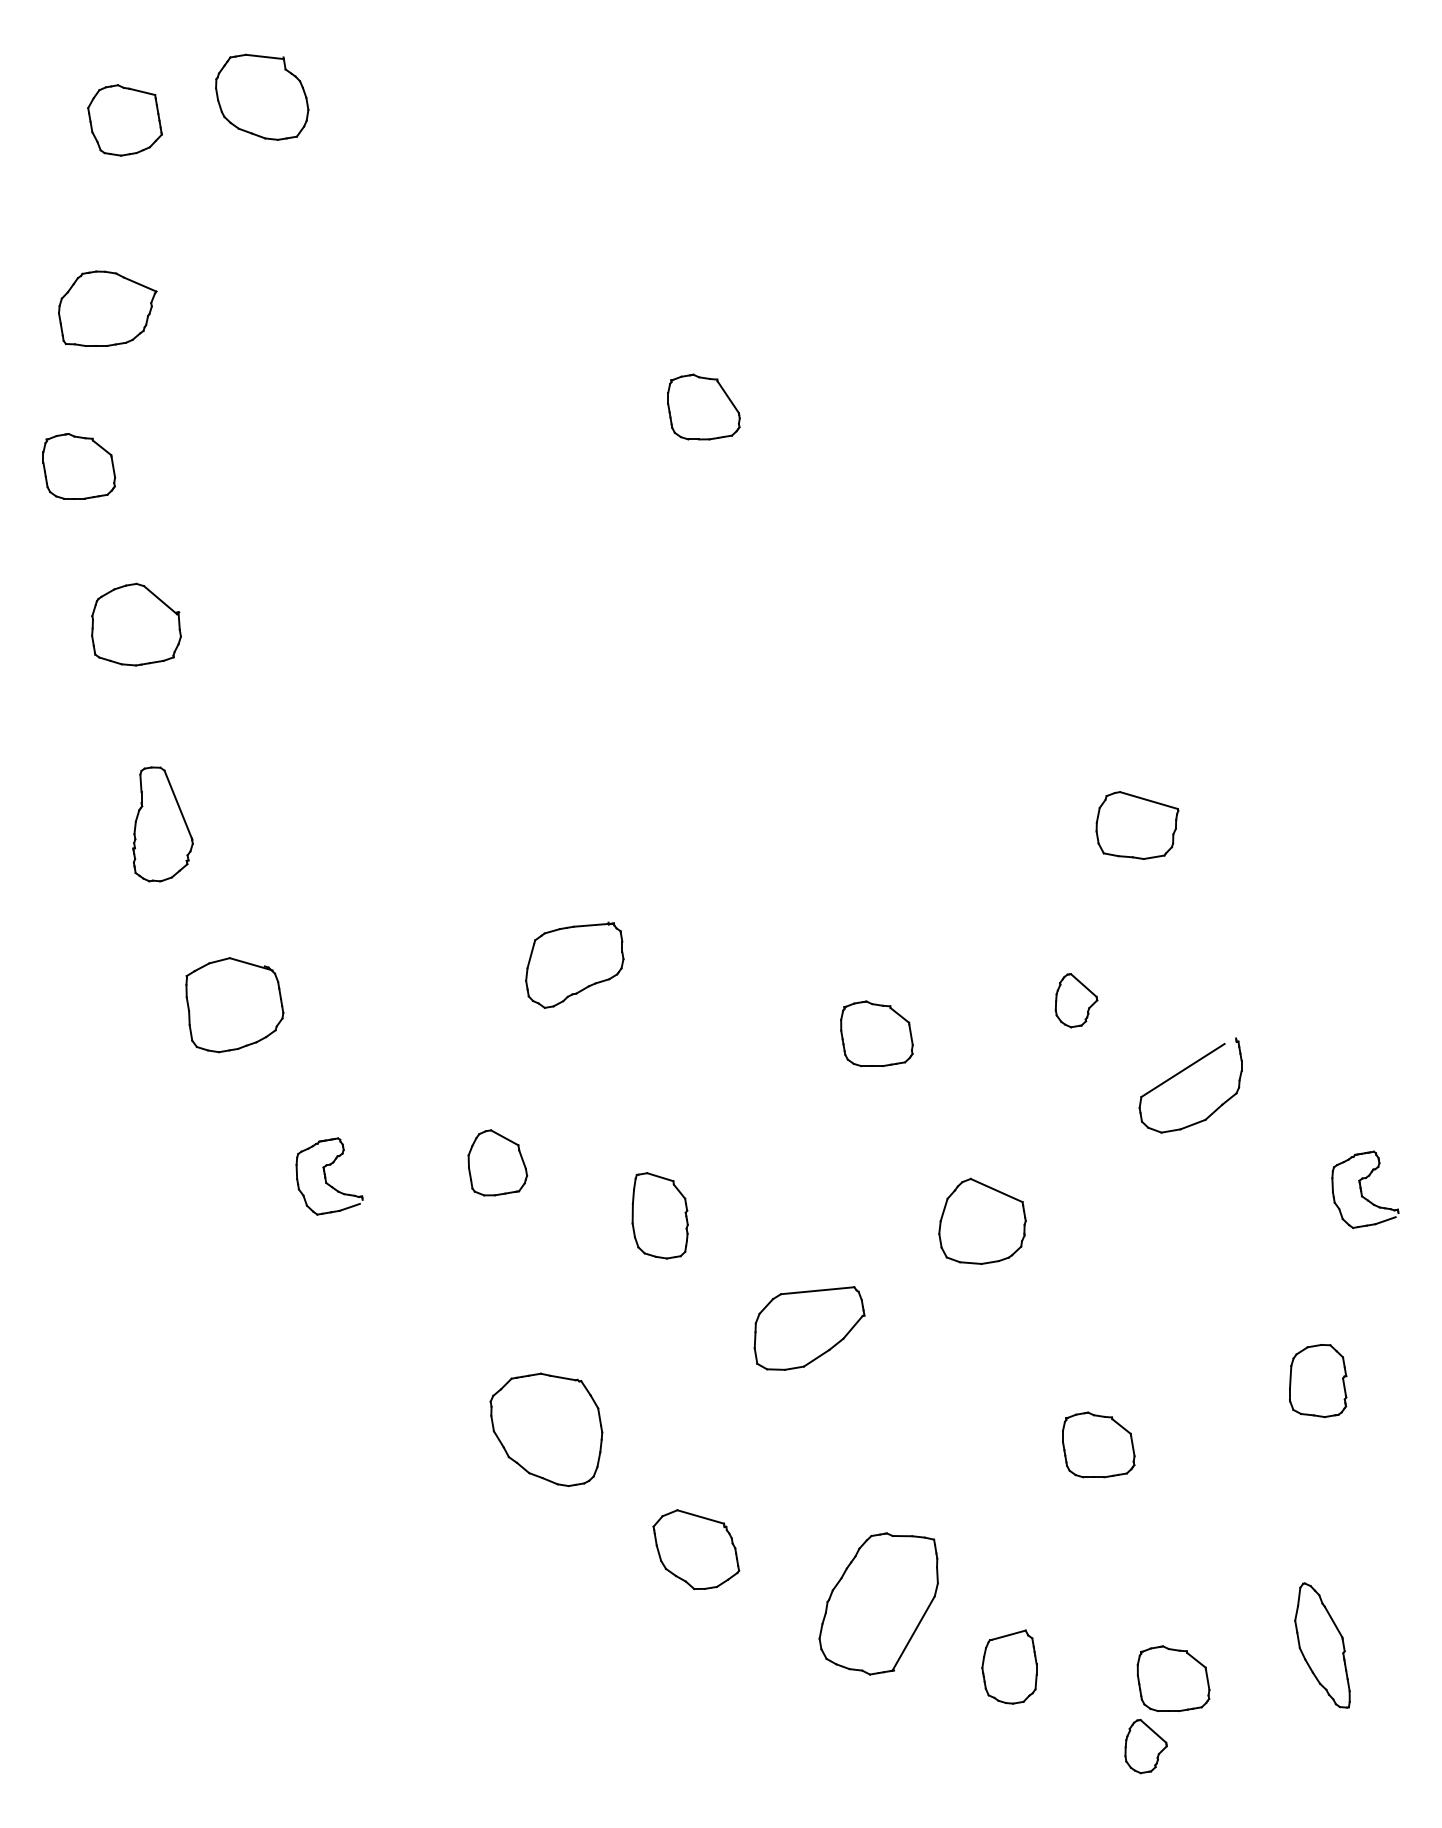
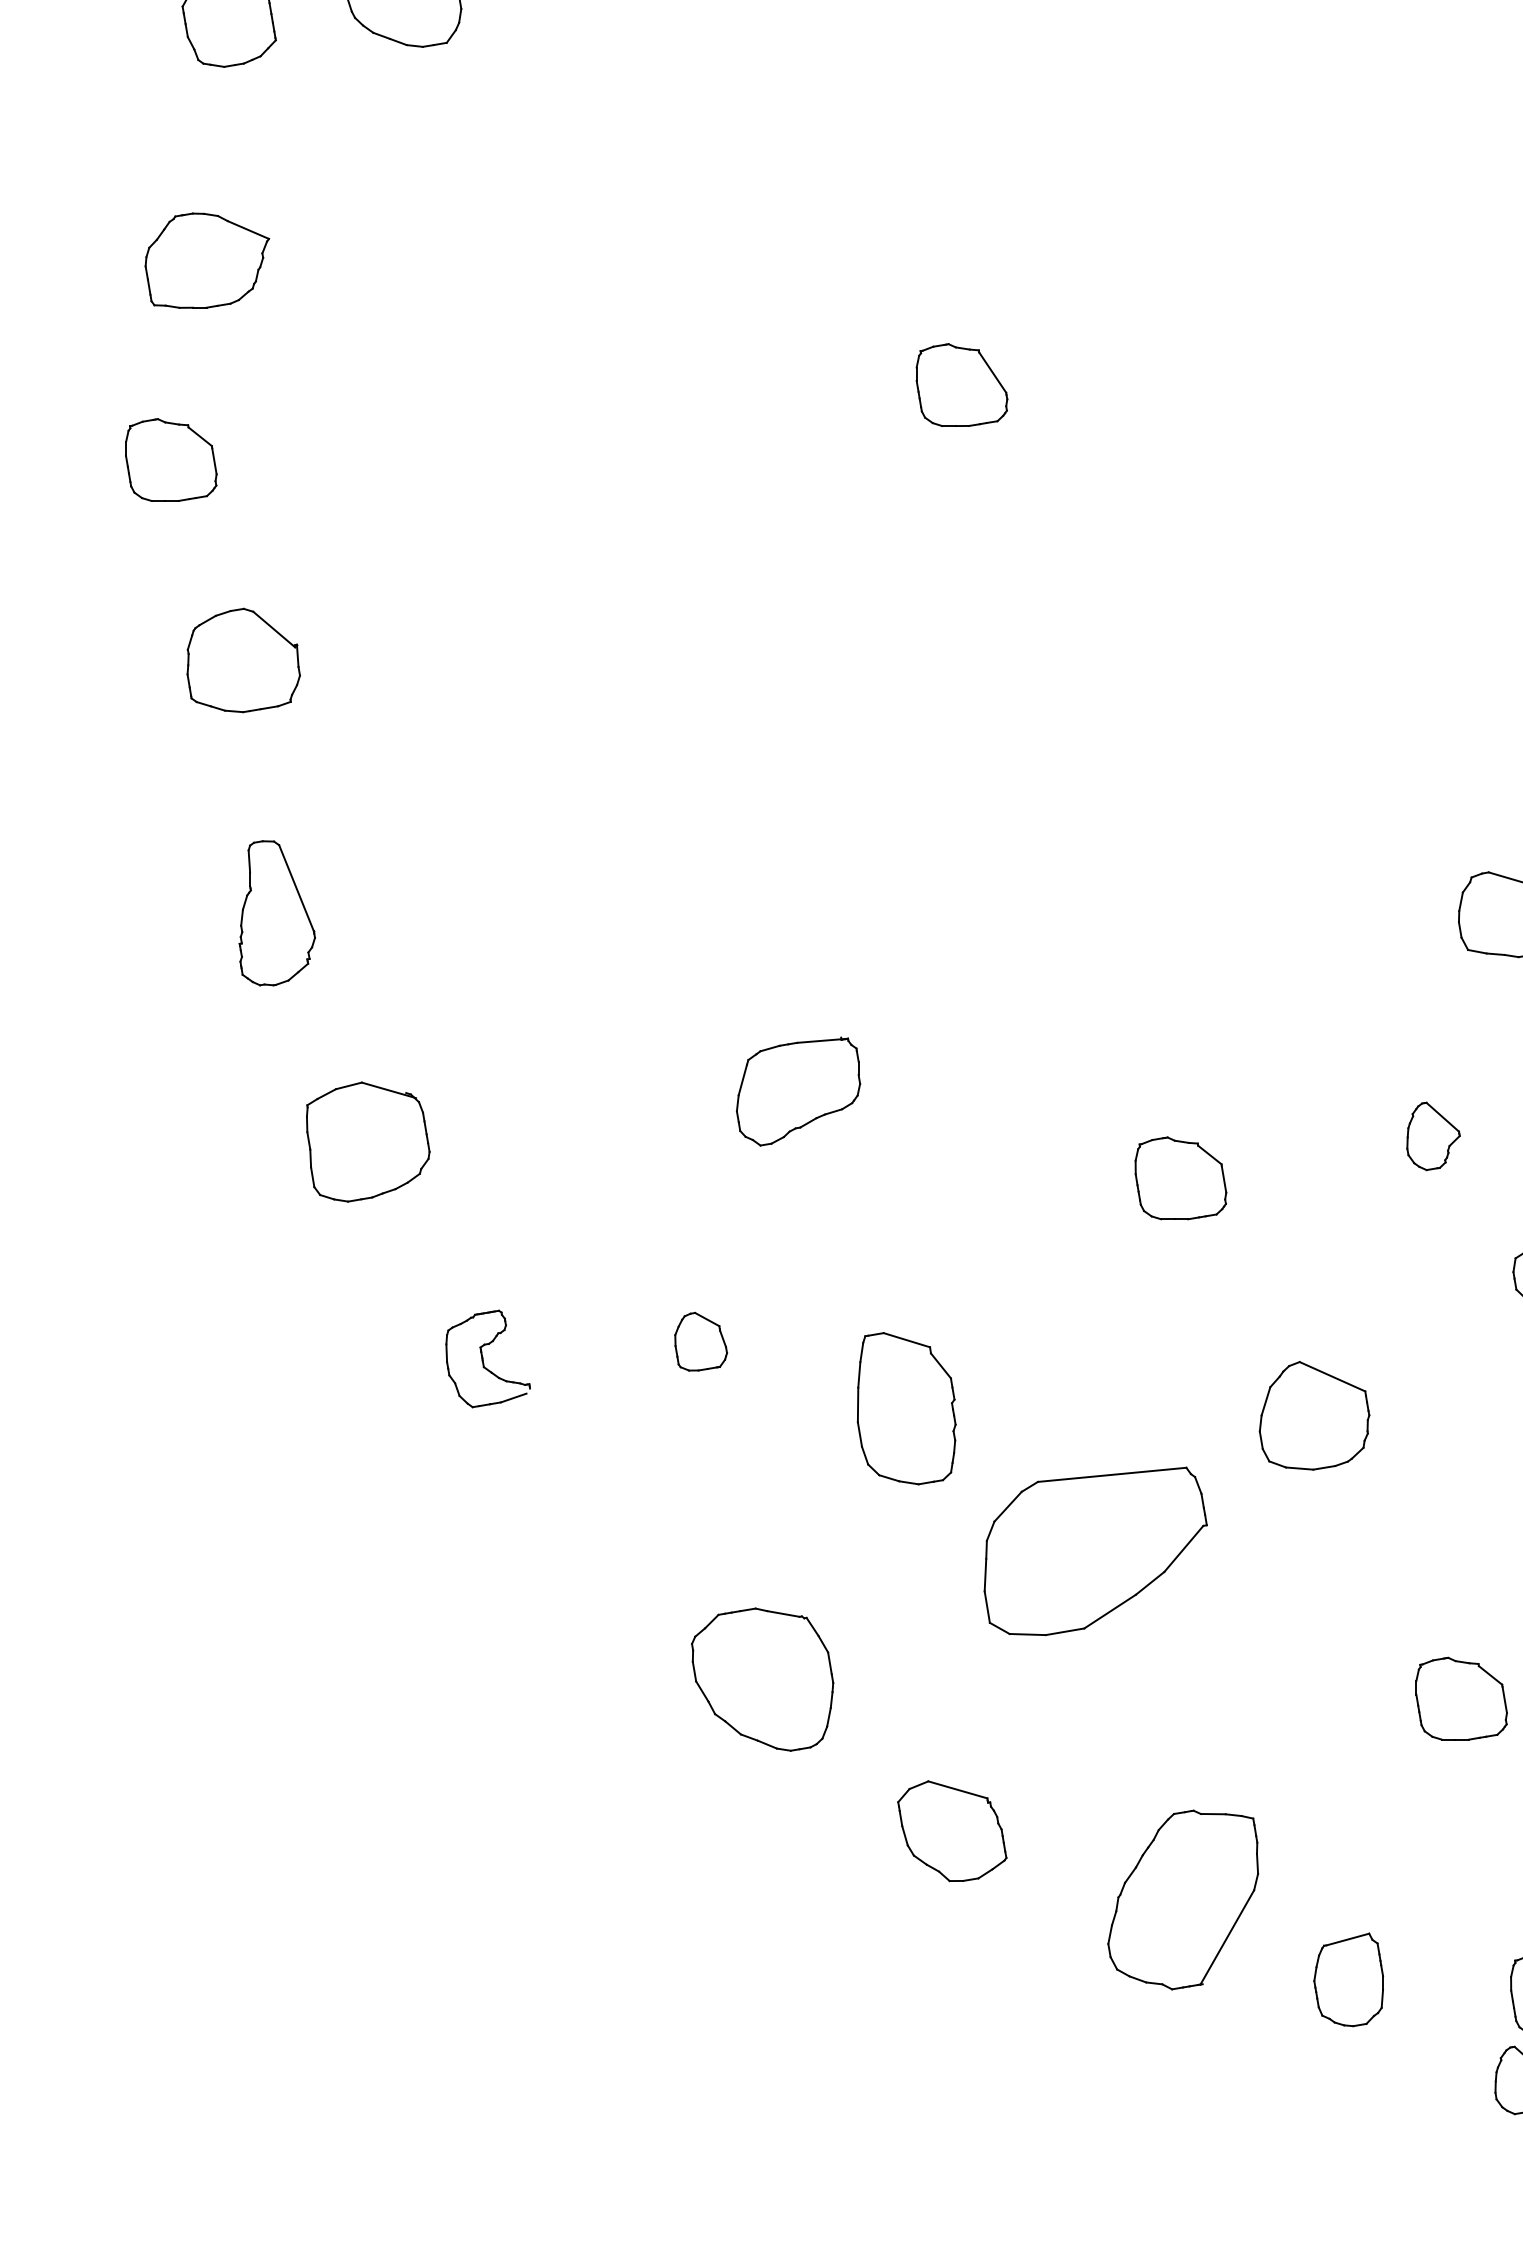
part: (497, 1162) -> (700, 1341), size x0.7
part: (659, 1215) -> (905, 1408), size x1.4
part: (809, 1328) -> (1095, 1551), size x1.6

